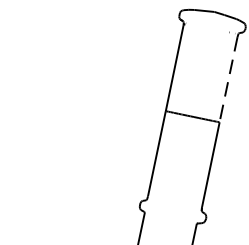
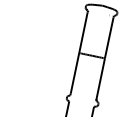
line: (229, 80) -> (109, 38), dashed -> solid

